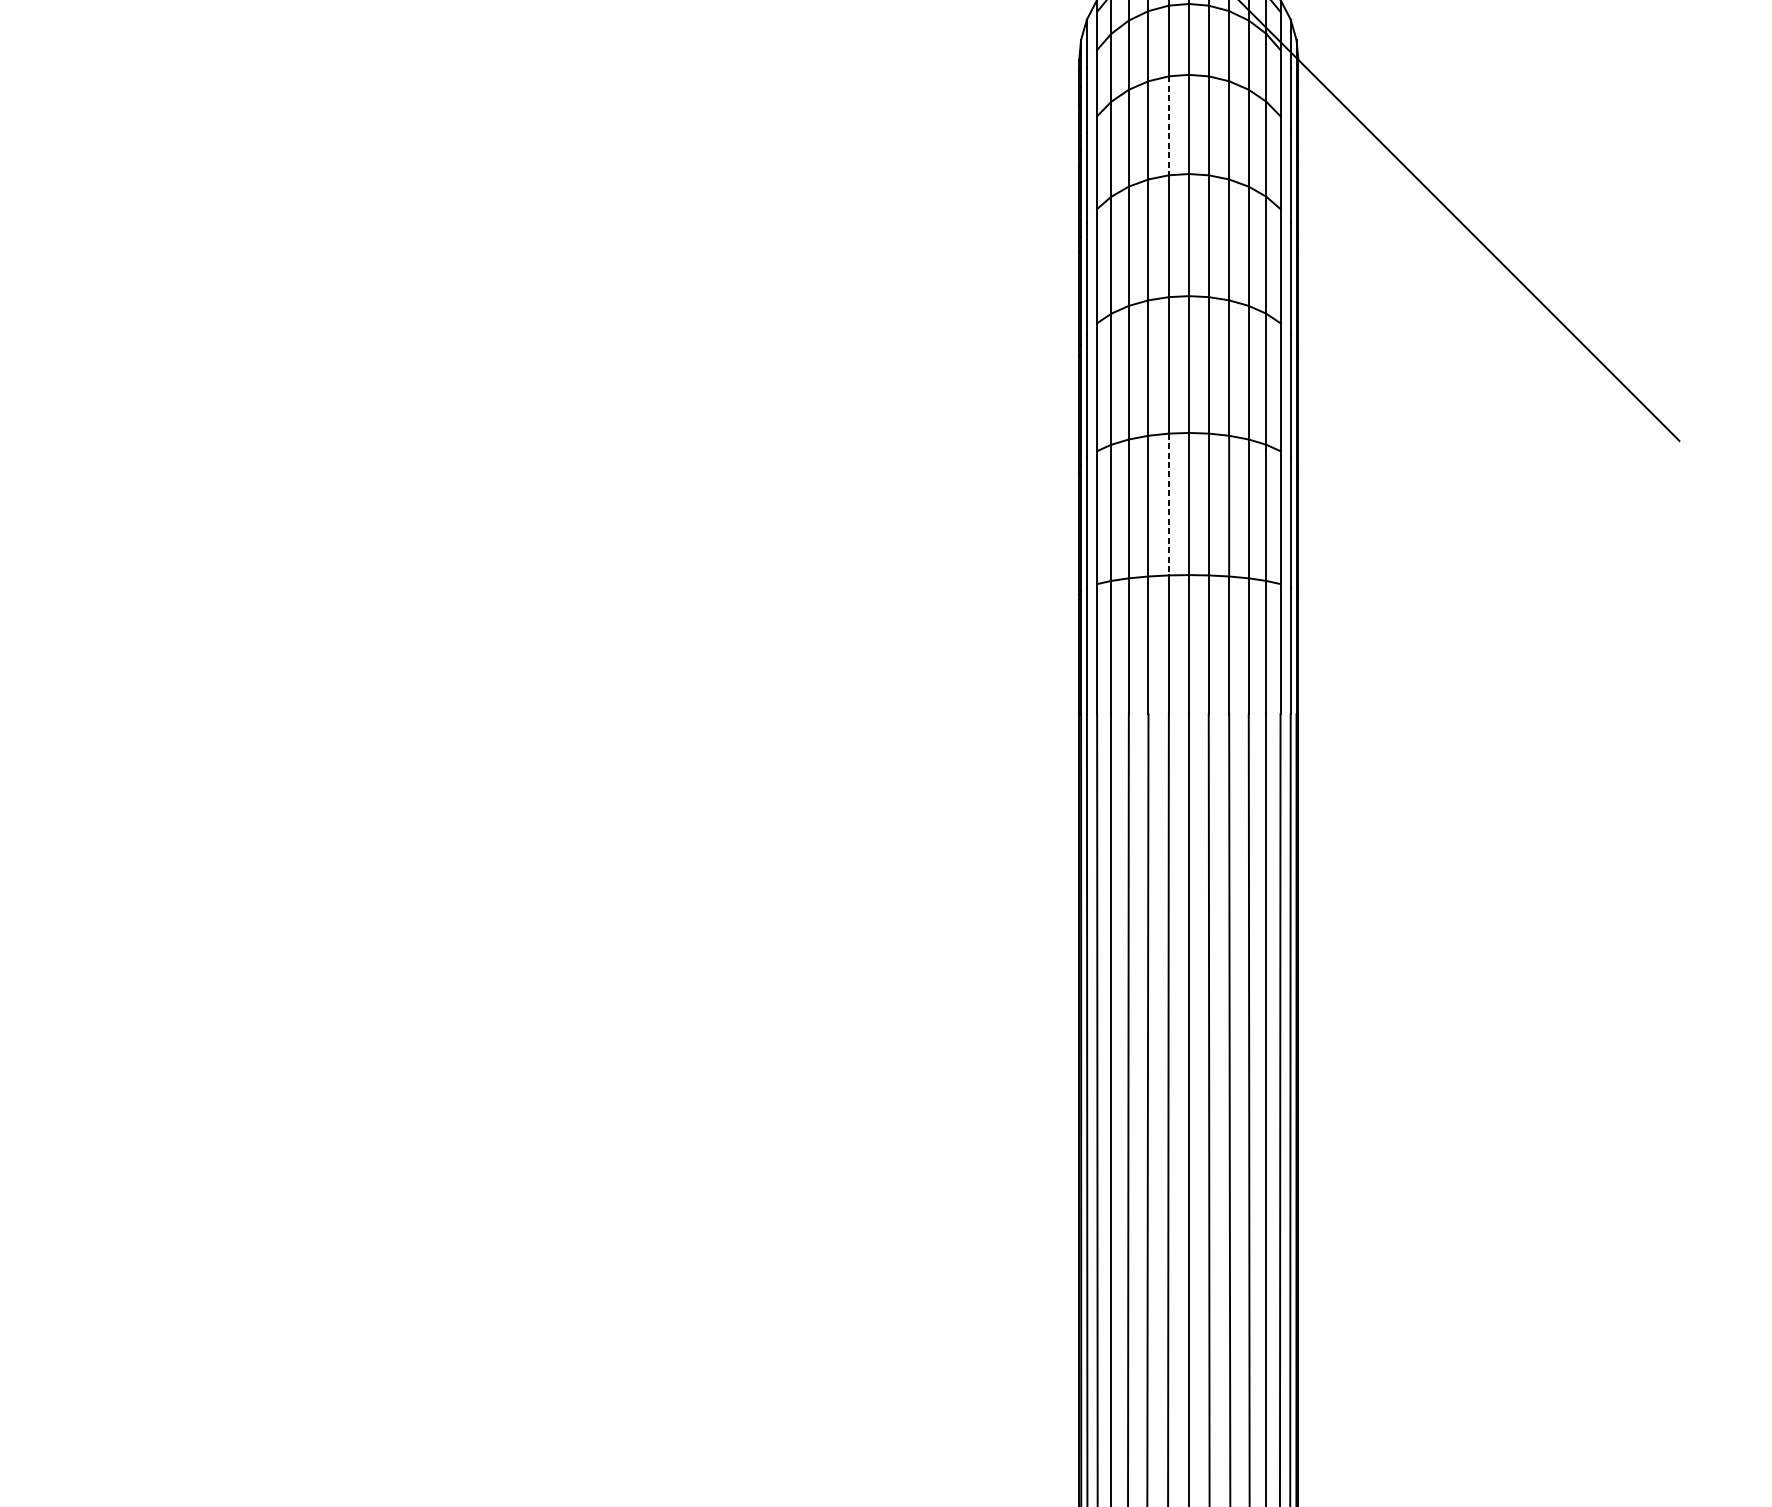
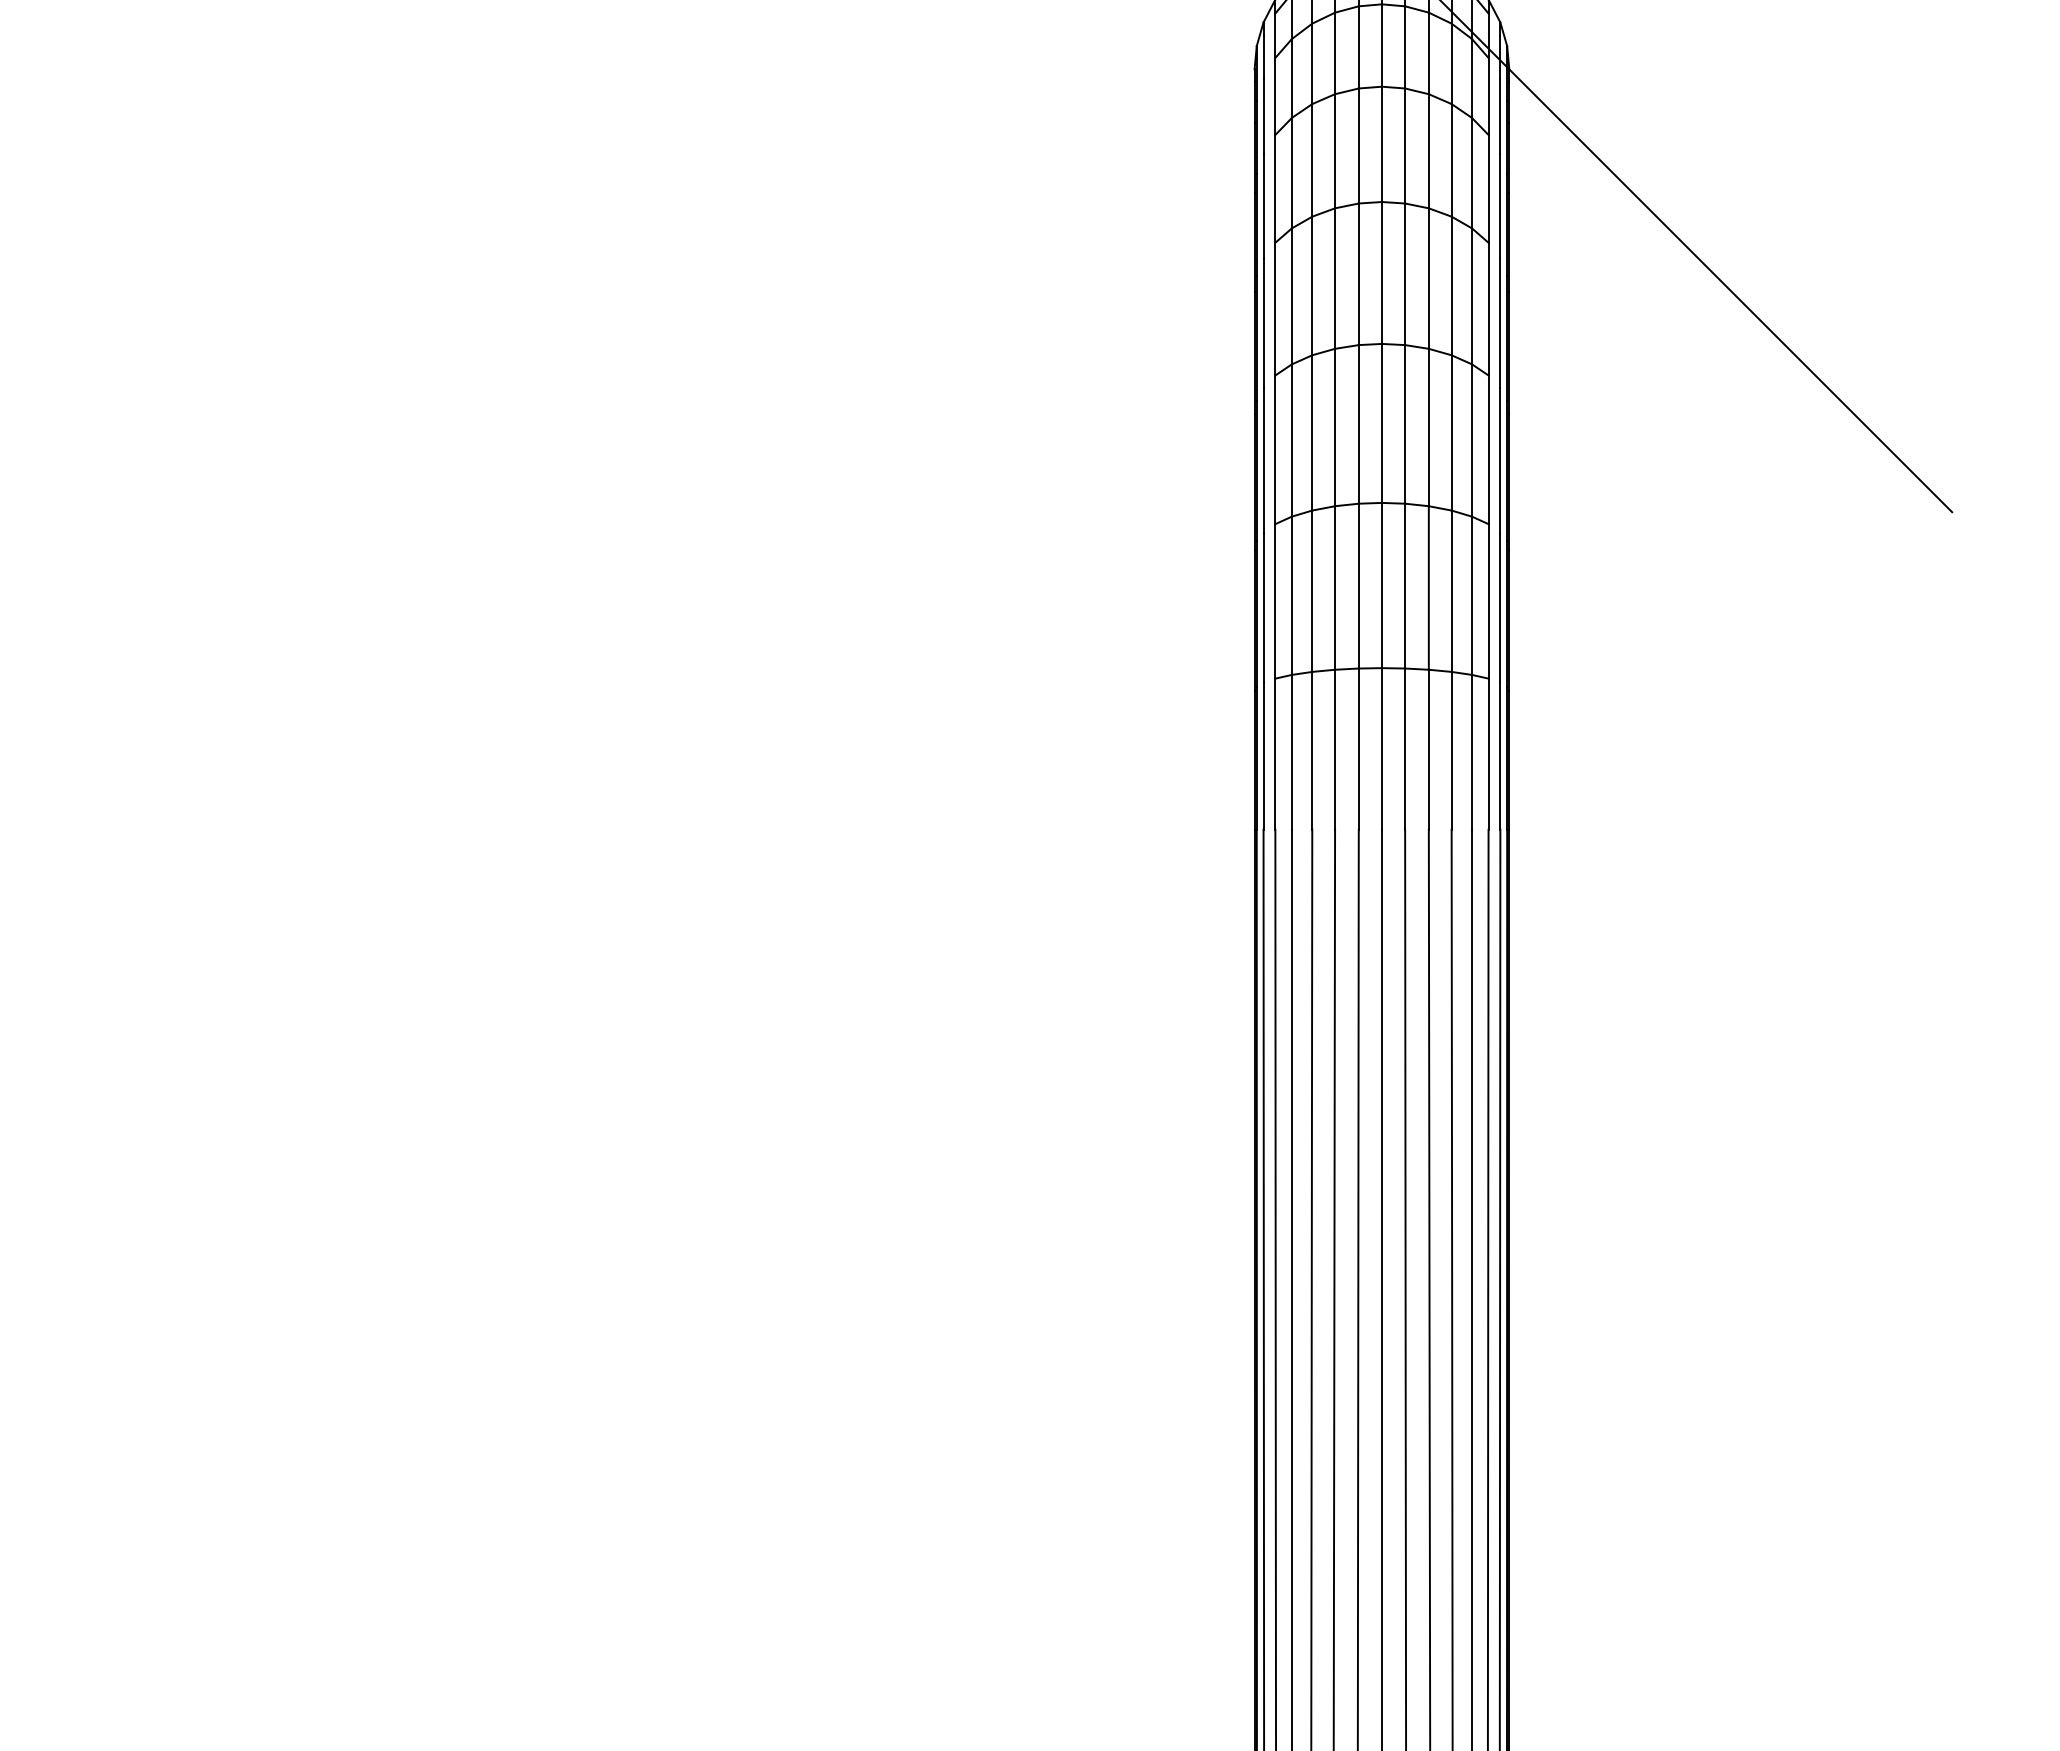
line: (1168, 126) -> (1358, 146), dashed -> solid
line: (1168, 504) -> (1358, 586), dashed -> solid

